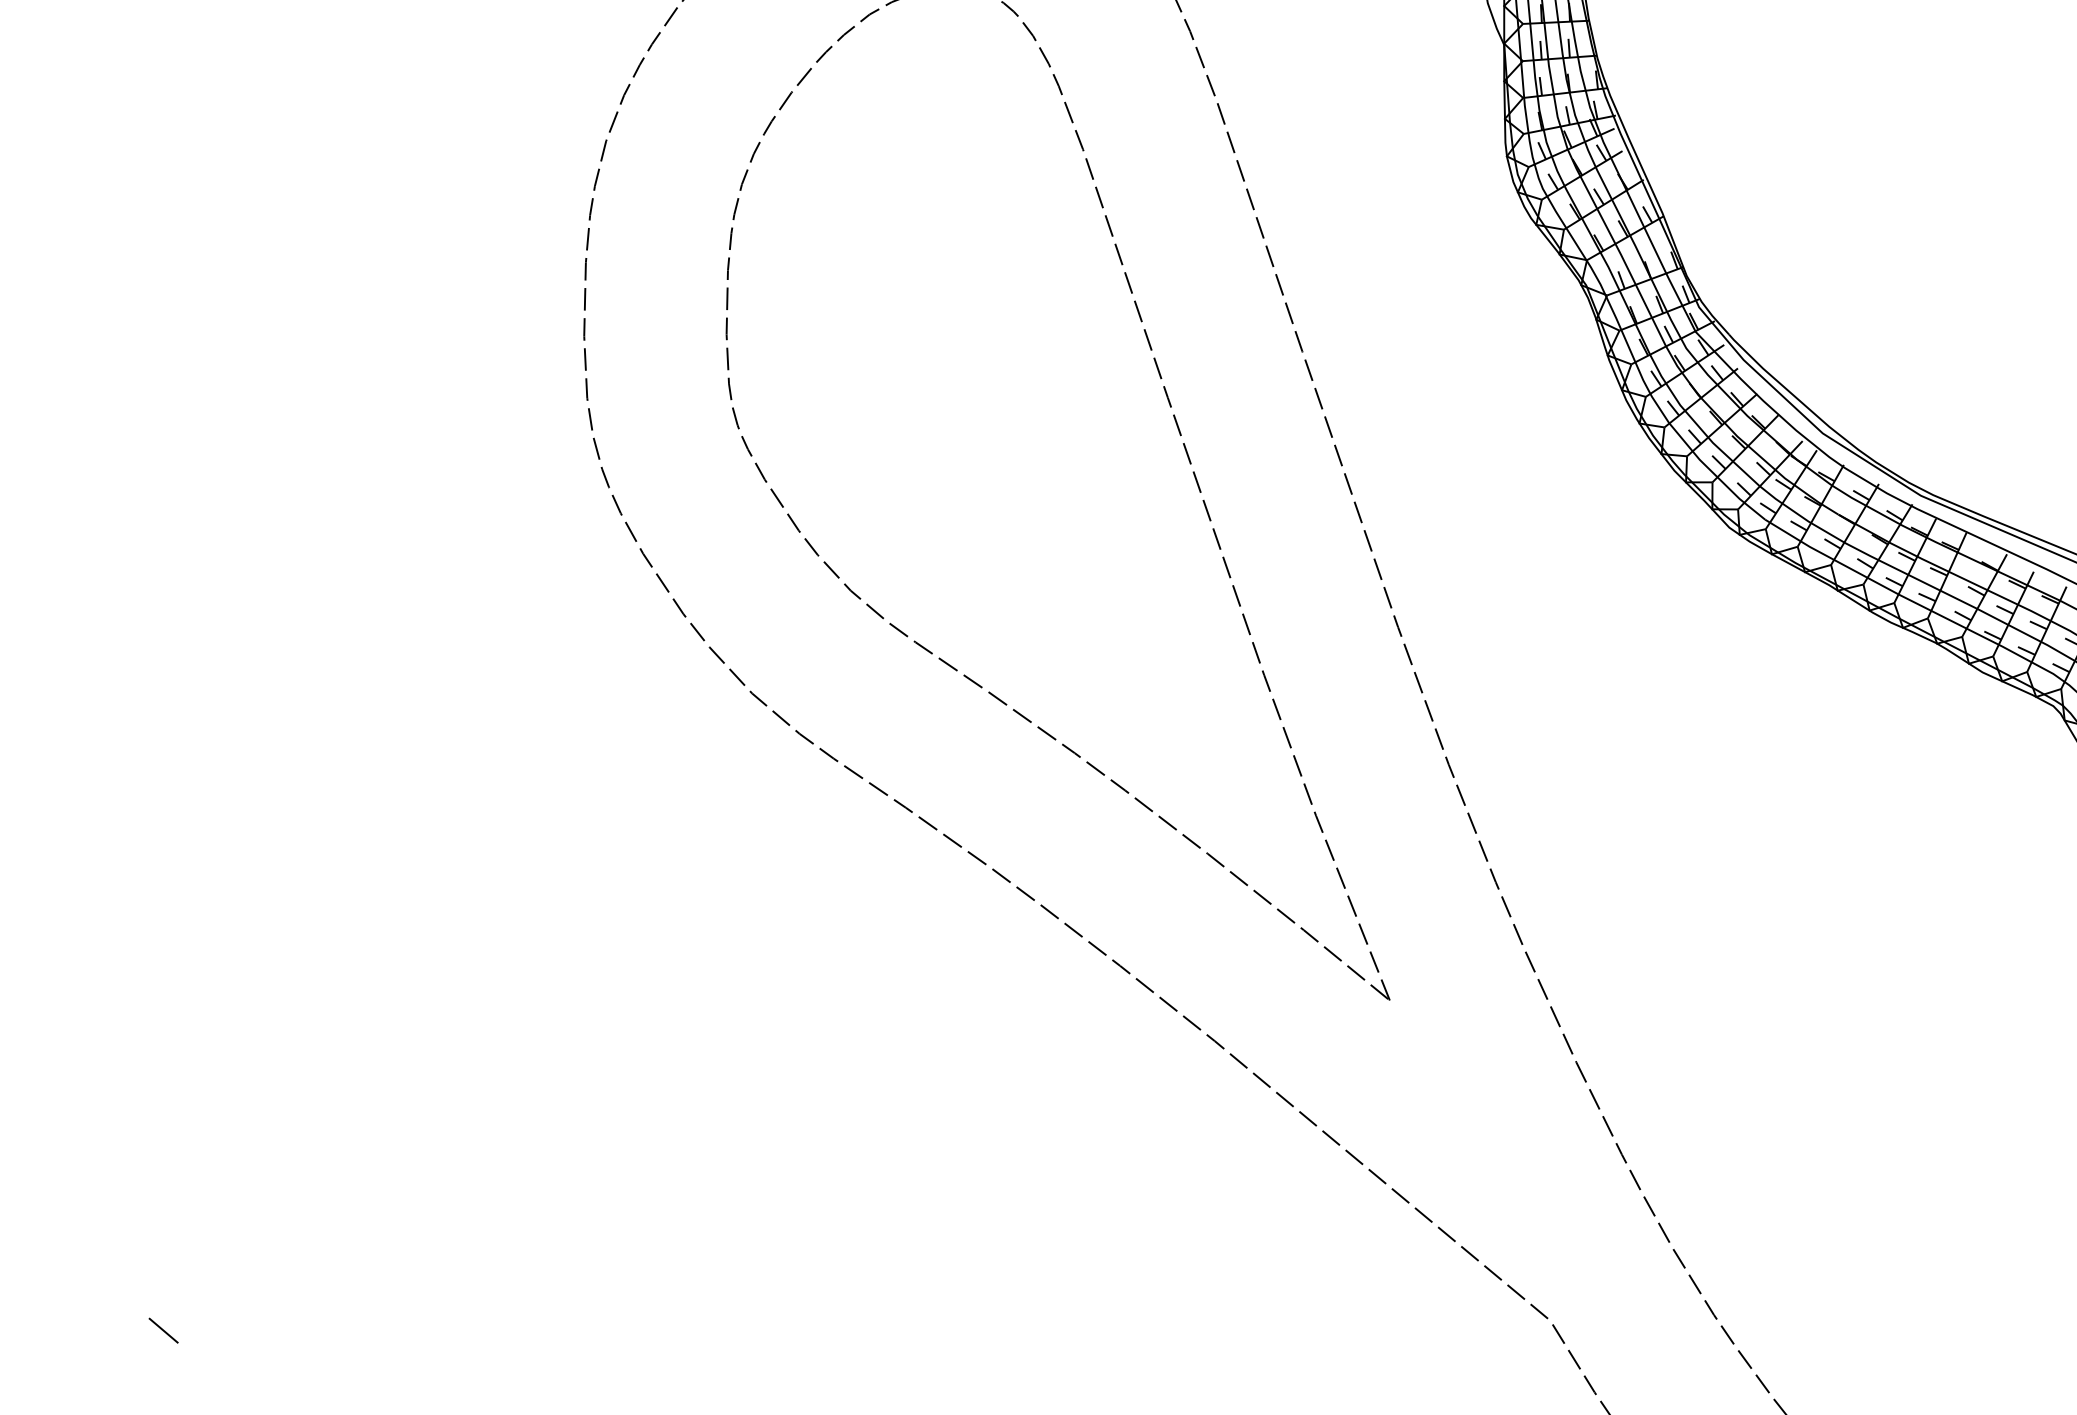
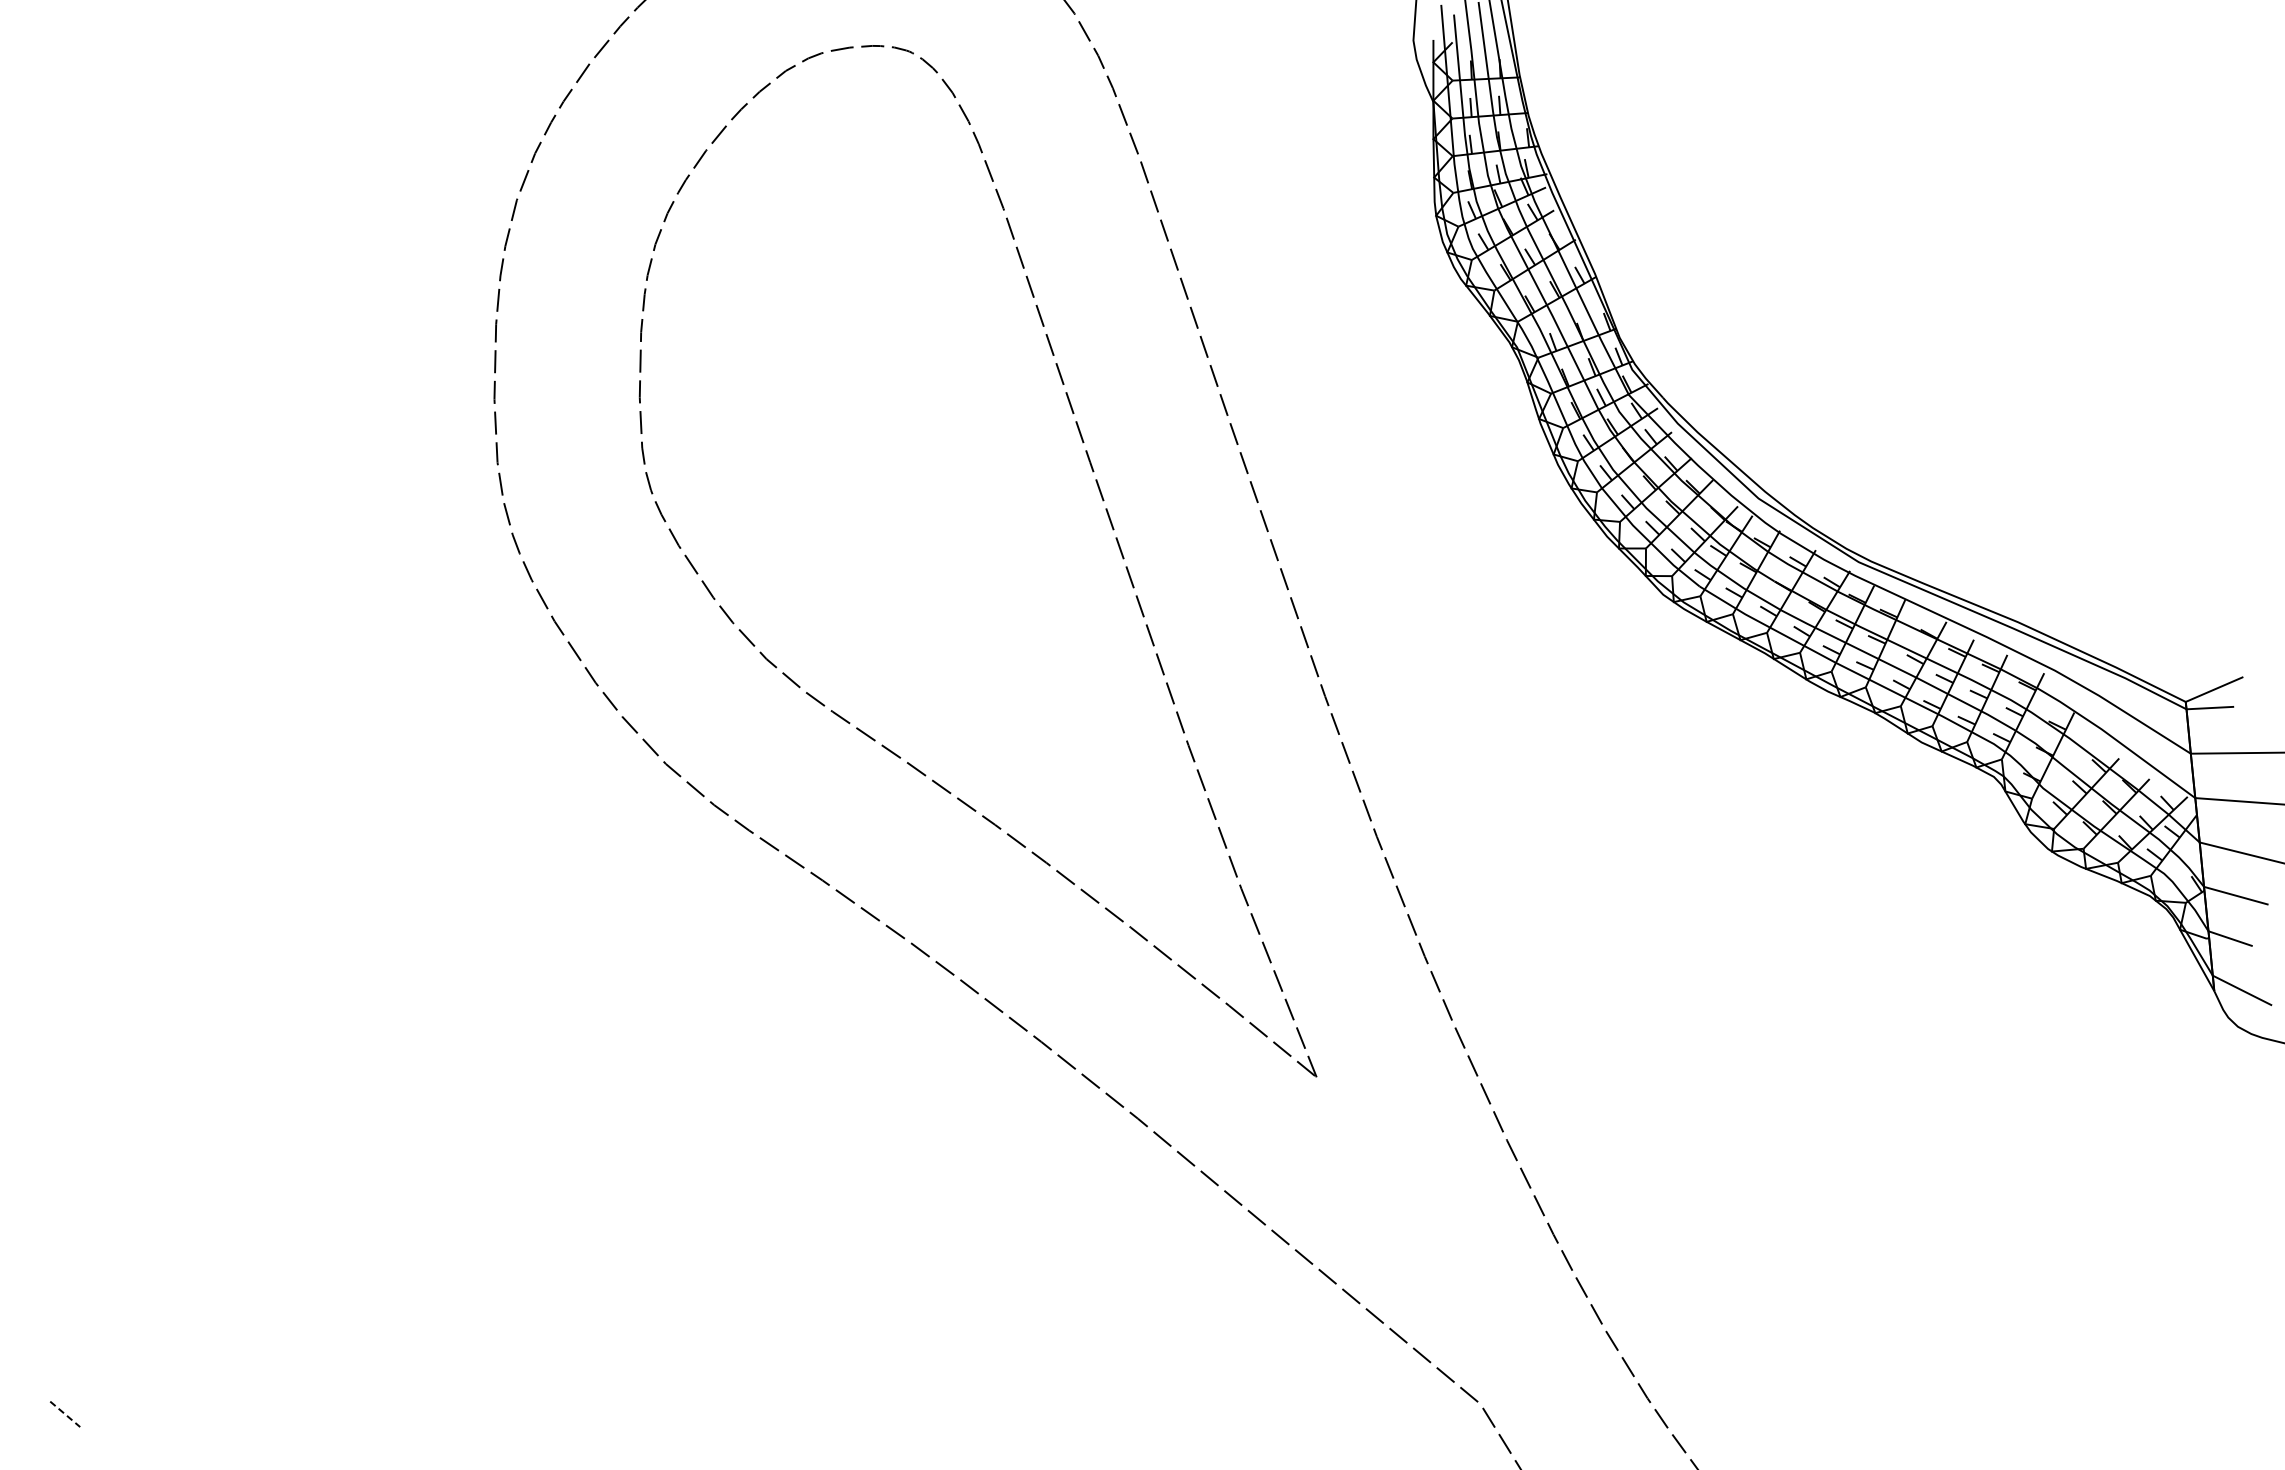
line: (163, 1330) -> (65, 1414), solid -> dashed

